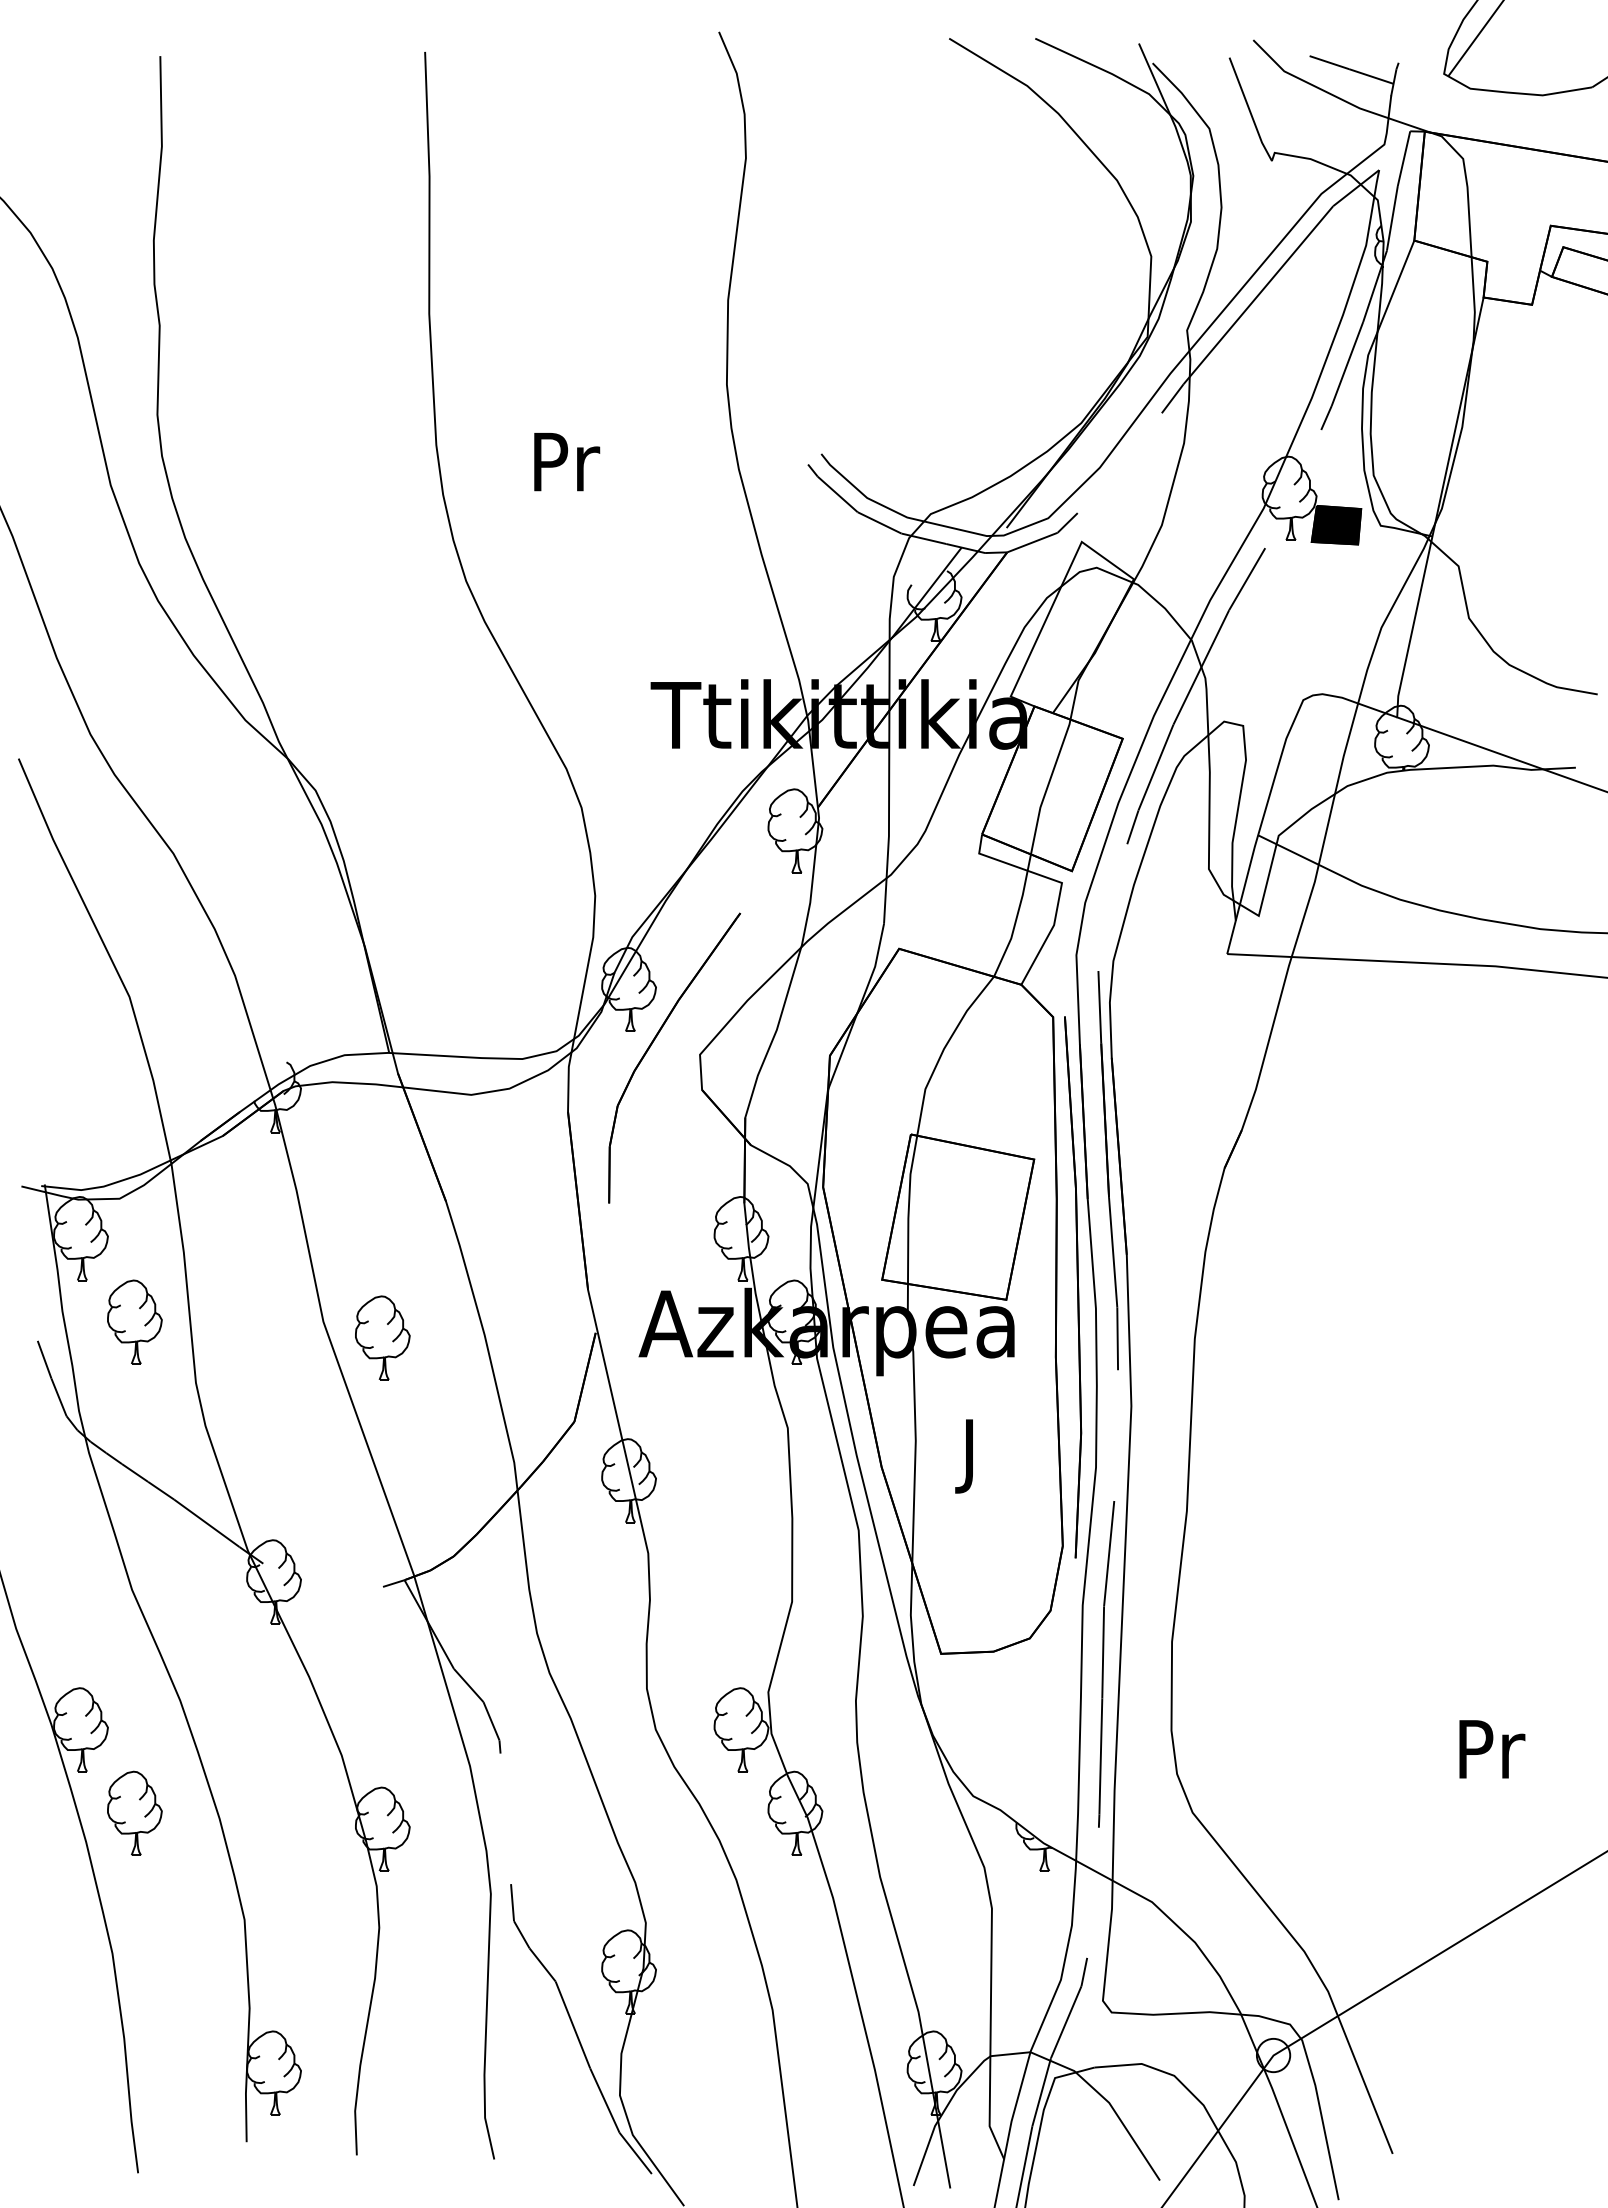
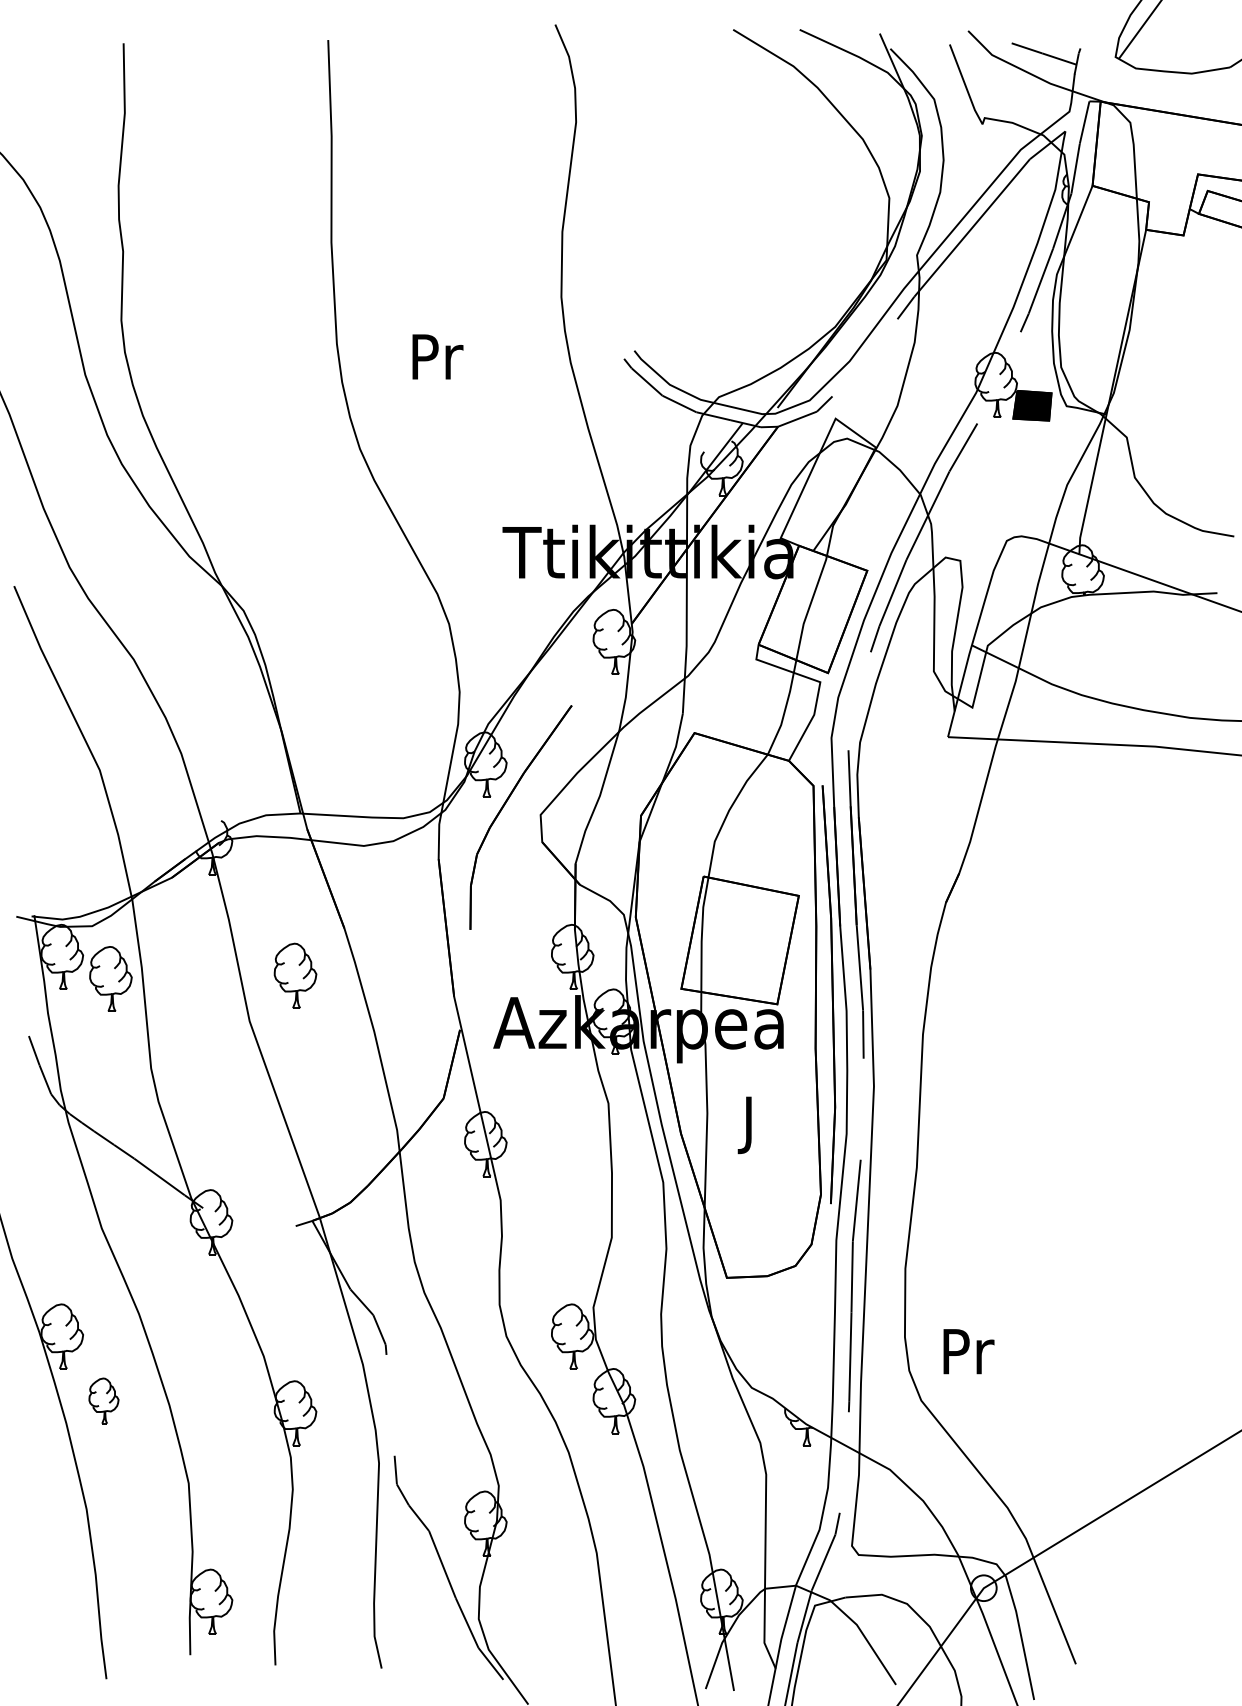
part: (134, 1321) -> (110, 978), moved
part: (382, 1337) -> (295, 975), moved
text: (1492, 1749) -> (969, 1351), moved
part: (134, 1812) -> (103, 1400), size x0.7

